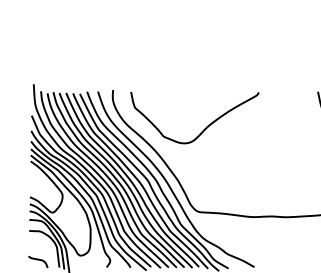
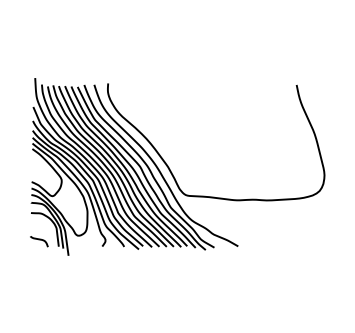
curve: (204, 128) -> (192, 118), removed

